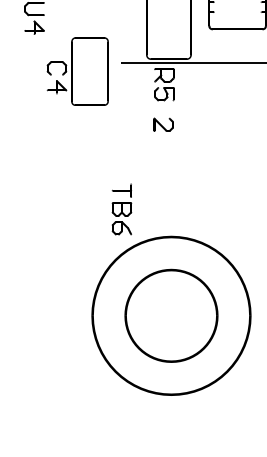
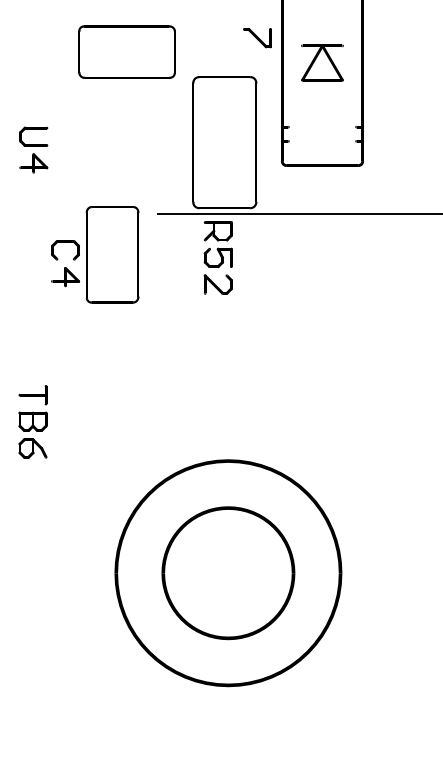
part: (78, 71) -> (95, 254), moved
part: (163, 124) -> (217, 284), moved
part: (121, 209) -> (32, 421), moved

